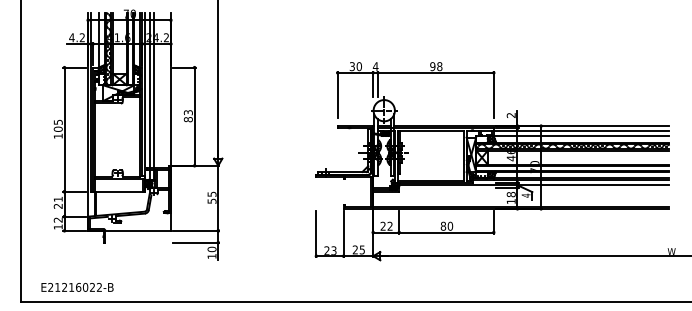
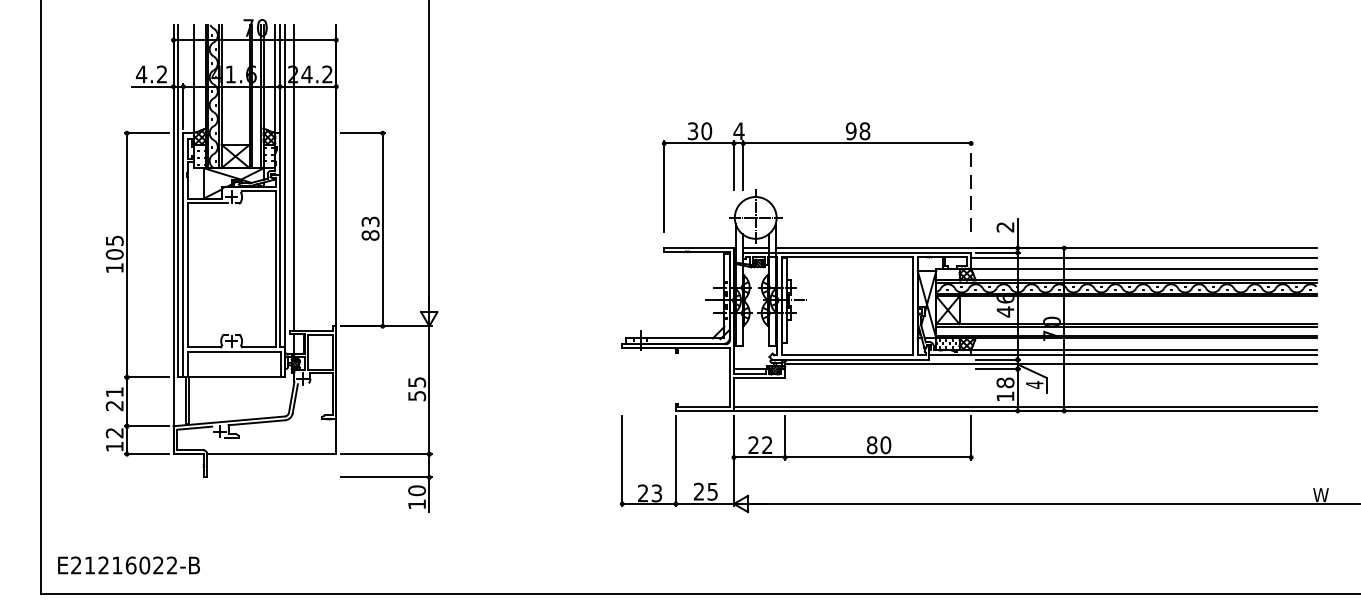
line: (154, 90) -> (303, 178), removed
line: (493, 94) -> (970, 186), solid -> dashed
text: (77, 287) -> (128, 565), moved

